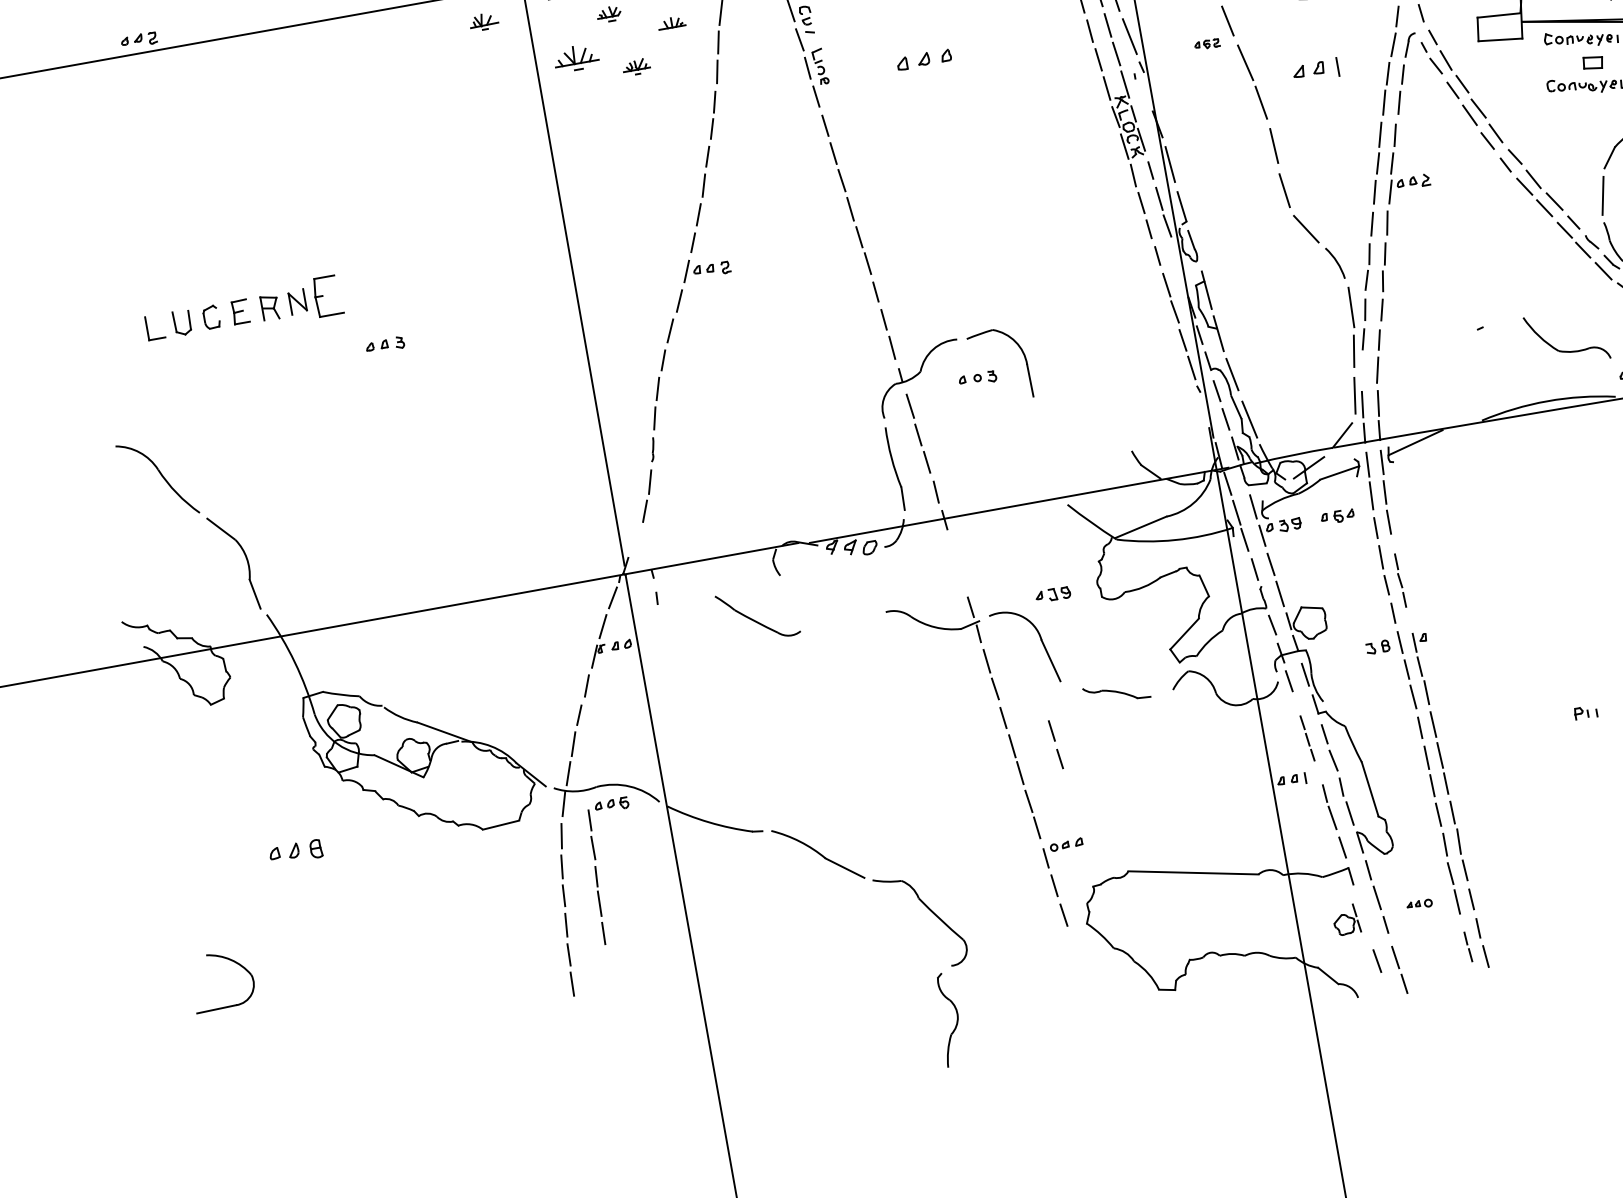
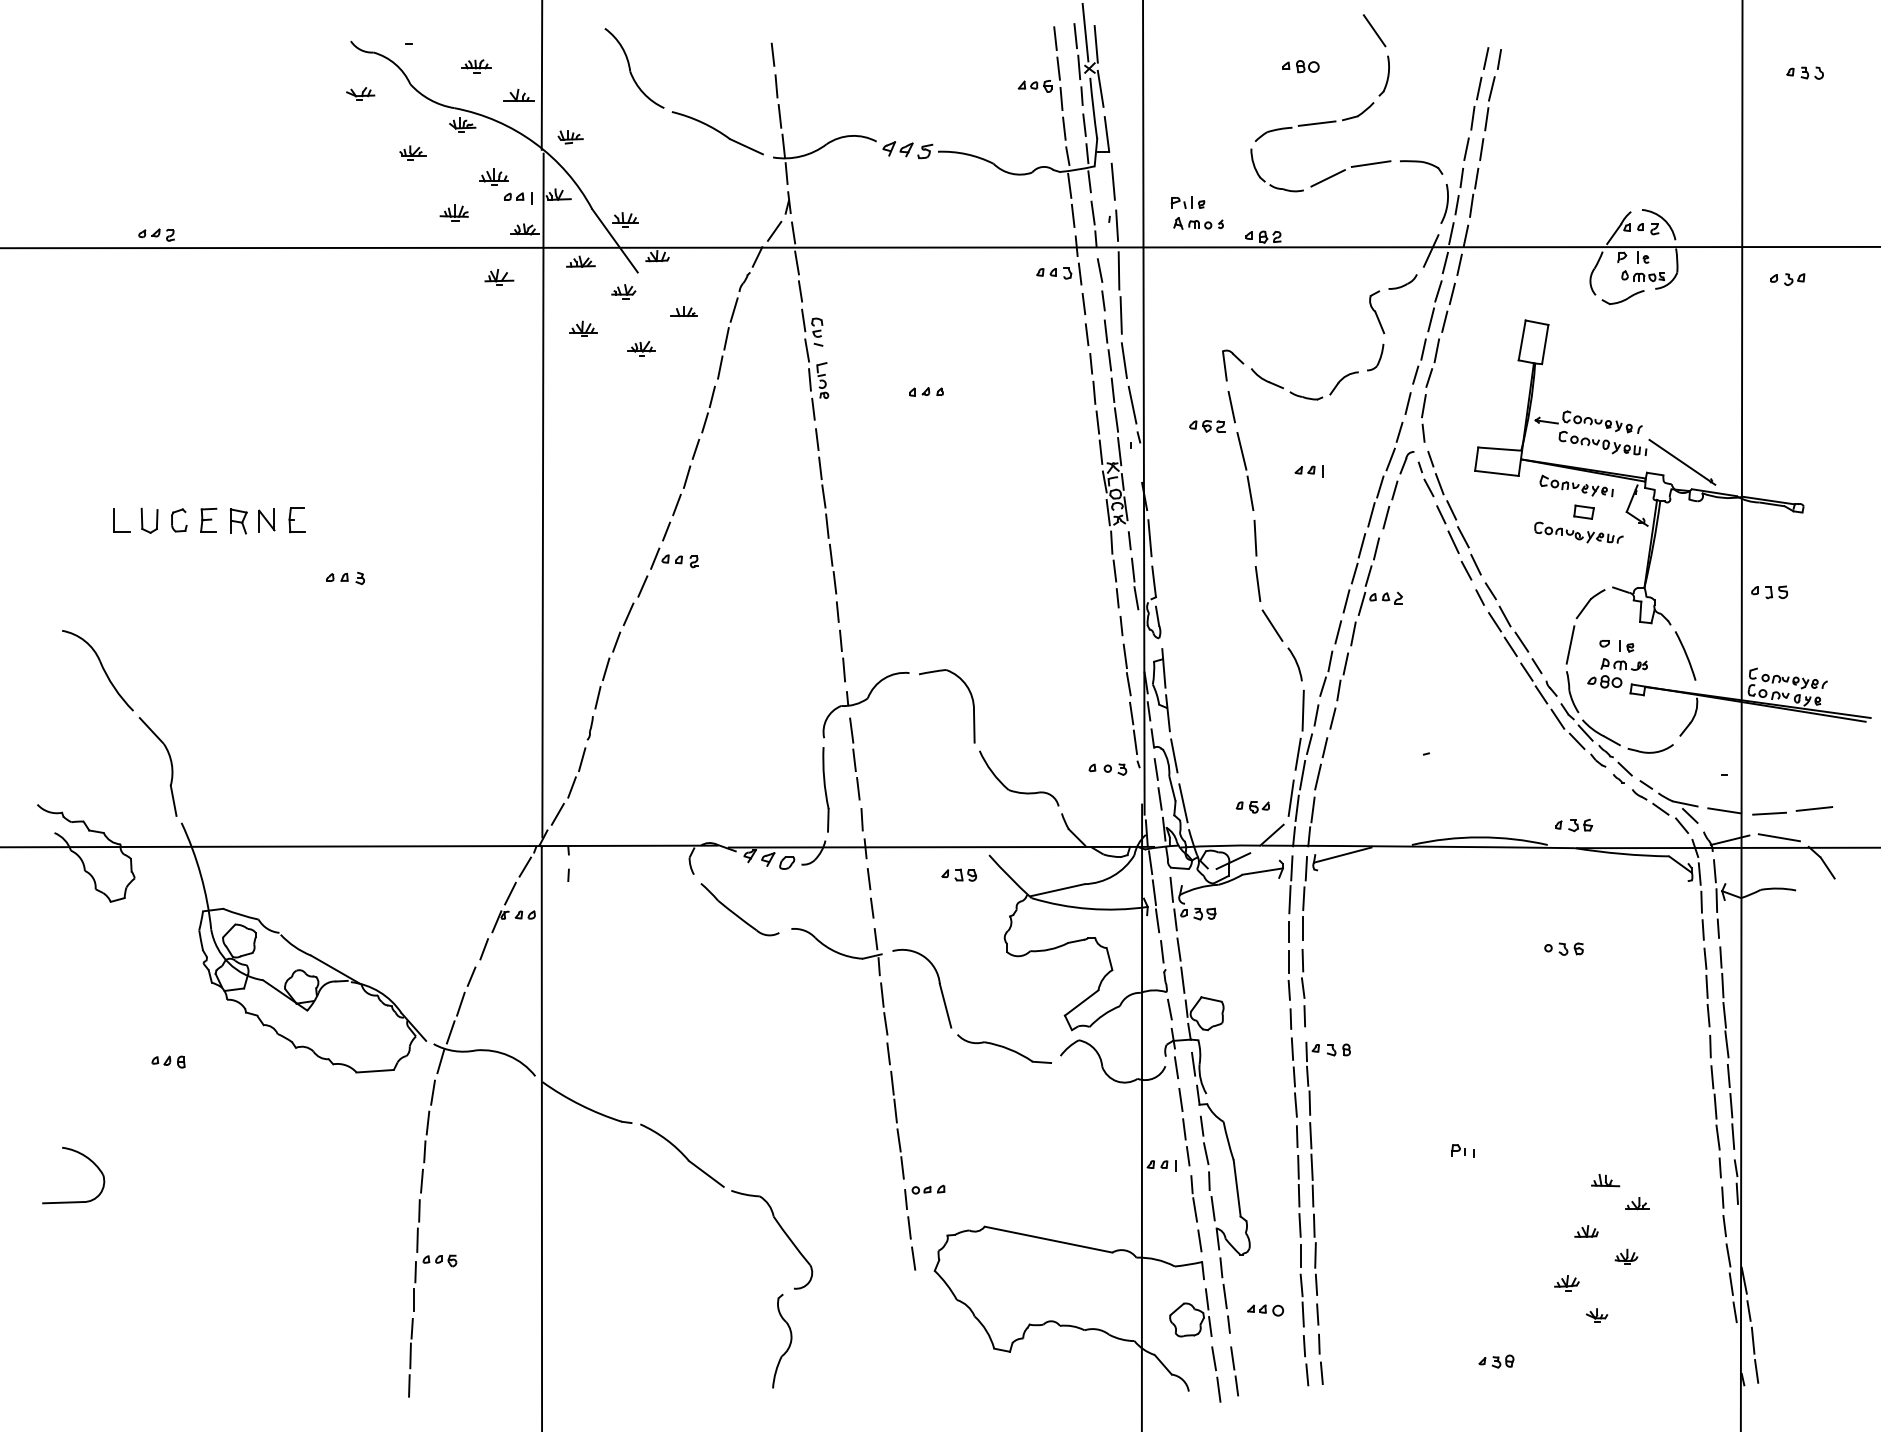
part: (1207, 44) -> (1207, 426), size x1.43
part: (575, 57) -> (583, 328), size x0.62
part: (924, 59) -> (926, 391), size x0.62
part: (1314, 71) -> (1308, 471), size x0.62
part: (326, 296) -> (296, 520), size x0.62
part: (1564, 350) -> (1014, 790), moved
line: (1361, 370) -> (1302, 774), added
part: (977, 378) -> (1107, 769), moved
part: (1337, 517) -> (1252, 807), moved
line: (635, 539) -> (557, 813), added
part: (1400, 580) -> (1303, 988), size x1.43
part: (1052, 594) -> (958, 874), moved
part: (757, 615) -> (739, 909), moved
part: (1377, 646) -> (1338, 1049), moved
part: (1116, 692) -> (1004, 1048), size x1.43
part: (1307, 738) -> (1184, 1127), size x1.67
line: (1055, 741) -> (870, 890), moved
part: (295, 851) -> (168, 1061), size x0.62
part: (597, 873) -> (413, 1325), moved
part: (1419, 904) -> (1265, 1310), size x1.43
part: (1345, 919) -> (1190, 1312), size x1.67
part: (1468, 946) -> (1306, 1360), size x1.67
line: (1387, 990) -> (1218, 1389), added

